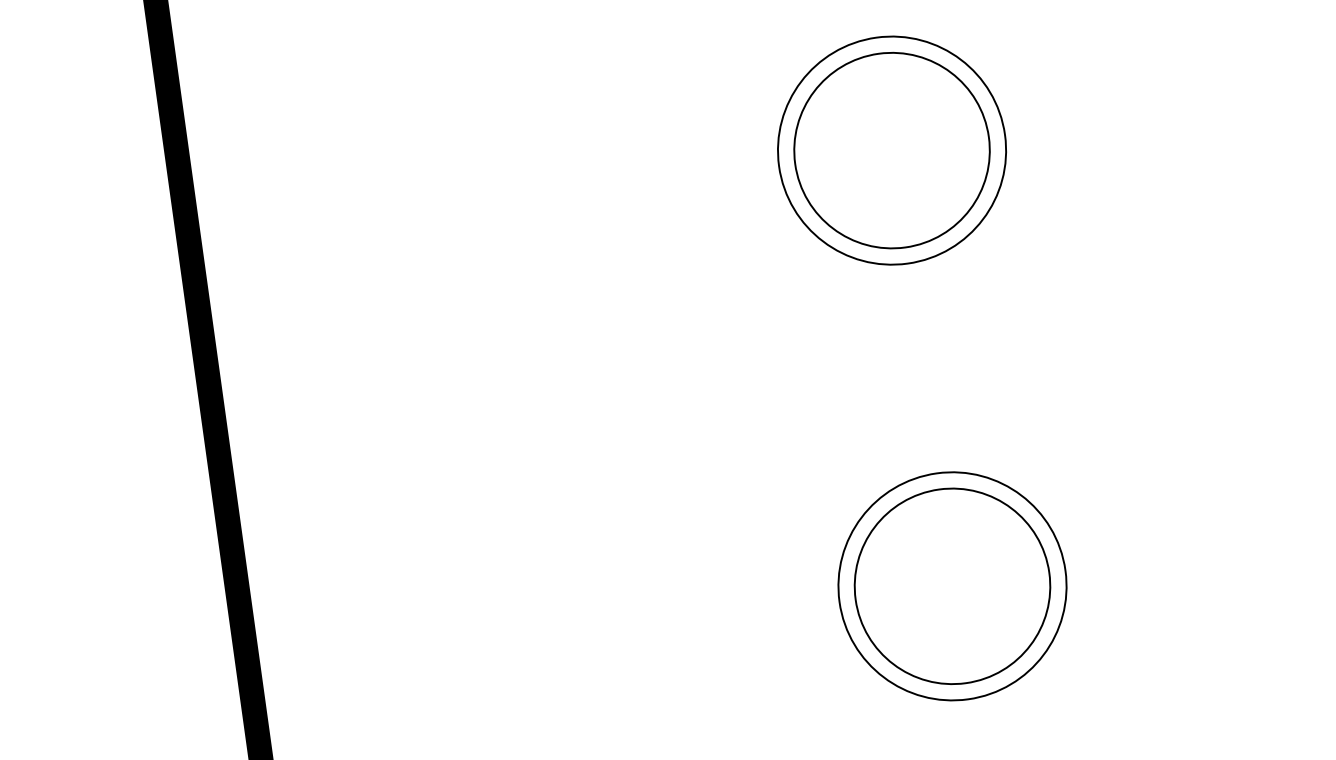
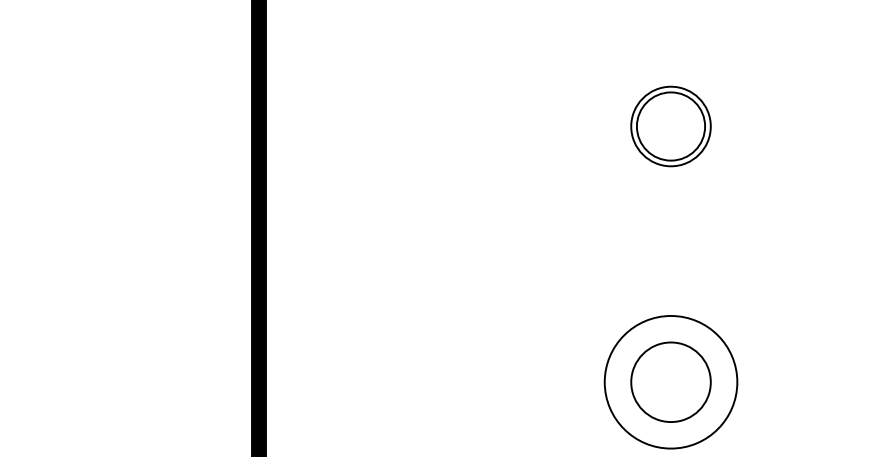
part: (891, 150) -> (670, 126), size x0.6
circle: (951, 586) -> (670, 382), size x0.7

